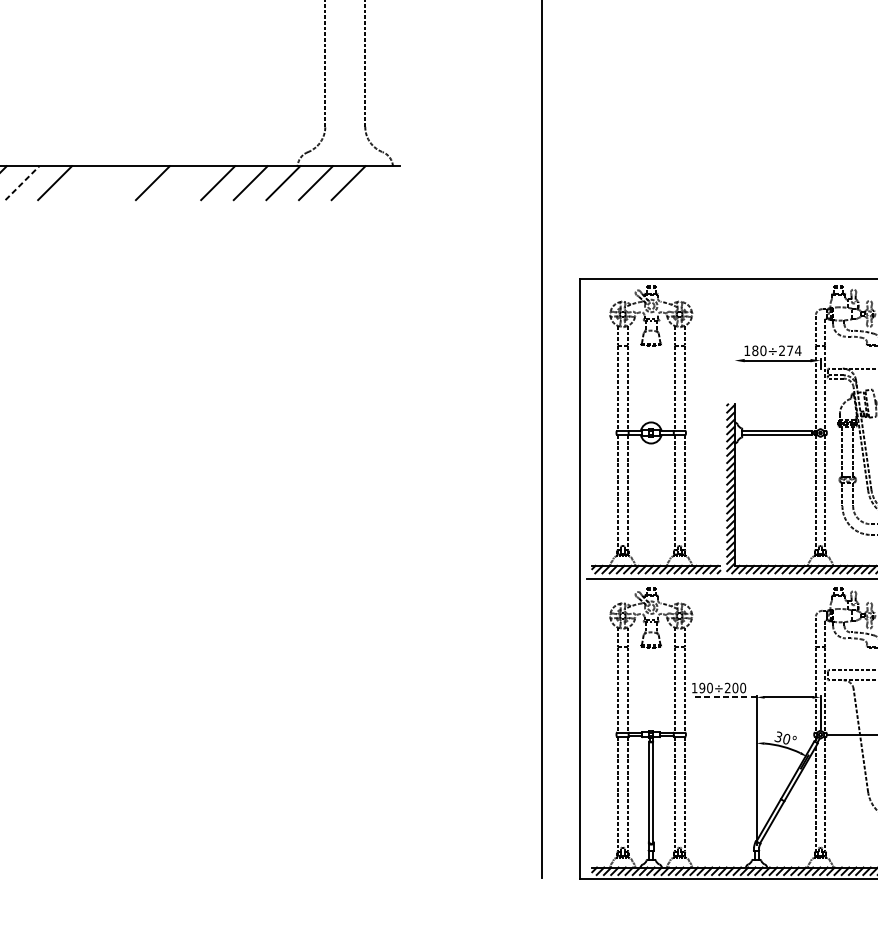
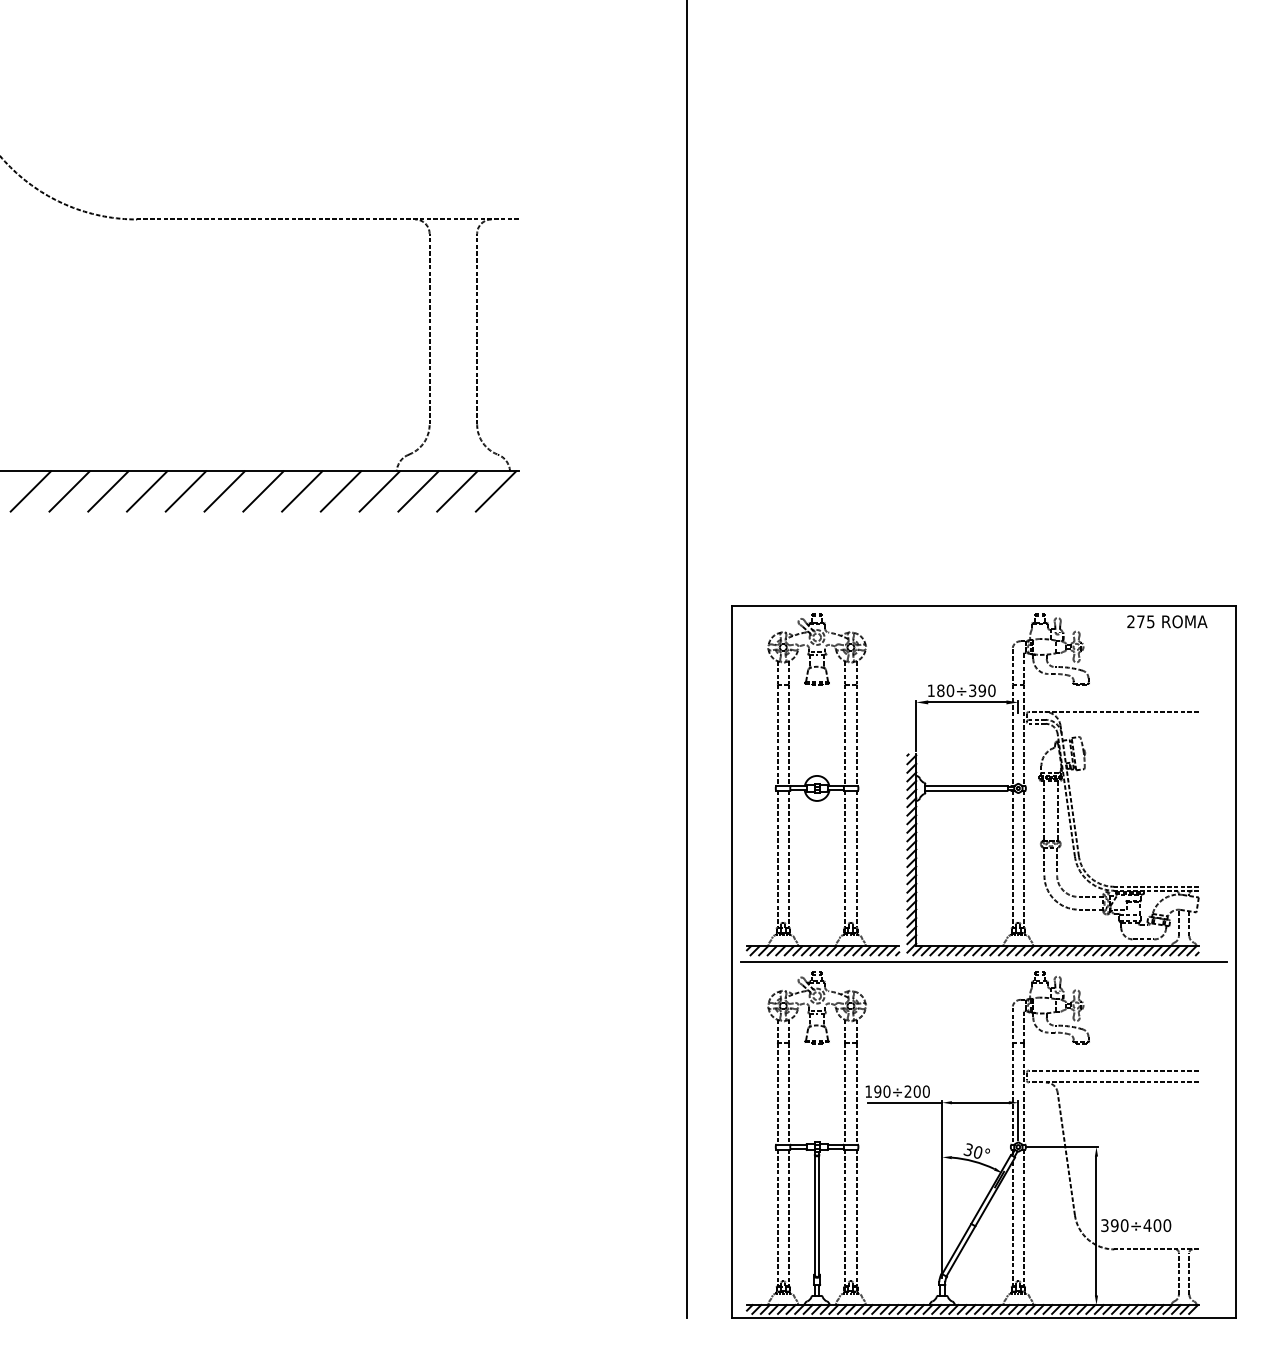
line: (22, 183) -> (69, 491), dashed -> solid
line: (87, 183) -> (147, 491), added
line: (119, 183) -> (185, 491), added
line: (185, 183) -> (263, 491), added
line: (380, 183) -> (495, 491), added
text: (790, 350) -> (982, 690), 180÷274 -> 180÷390
line: (734, 380) -> (916, 725), added
line: (724, 697) -> (904, 1102), dashed -> solid

